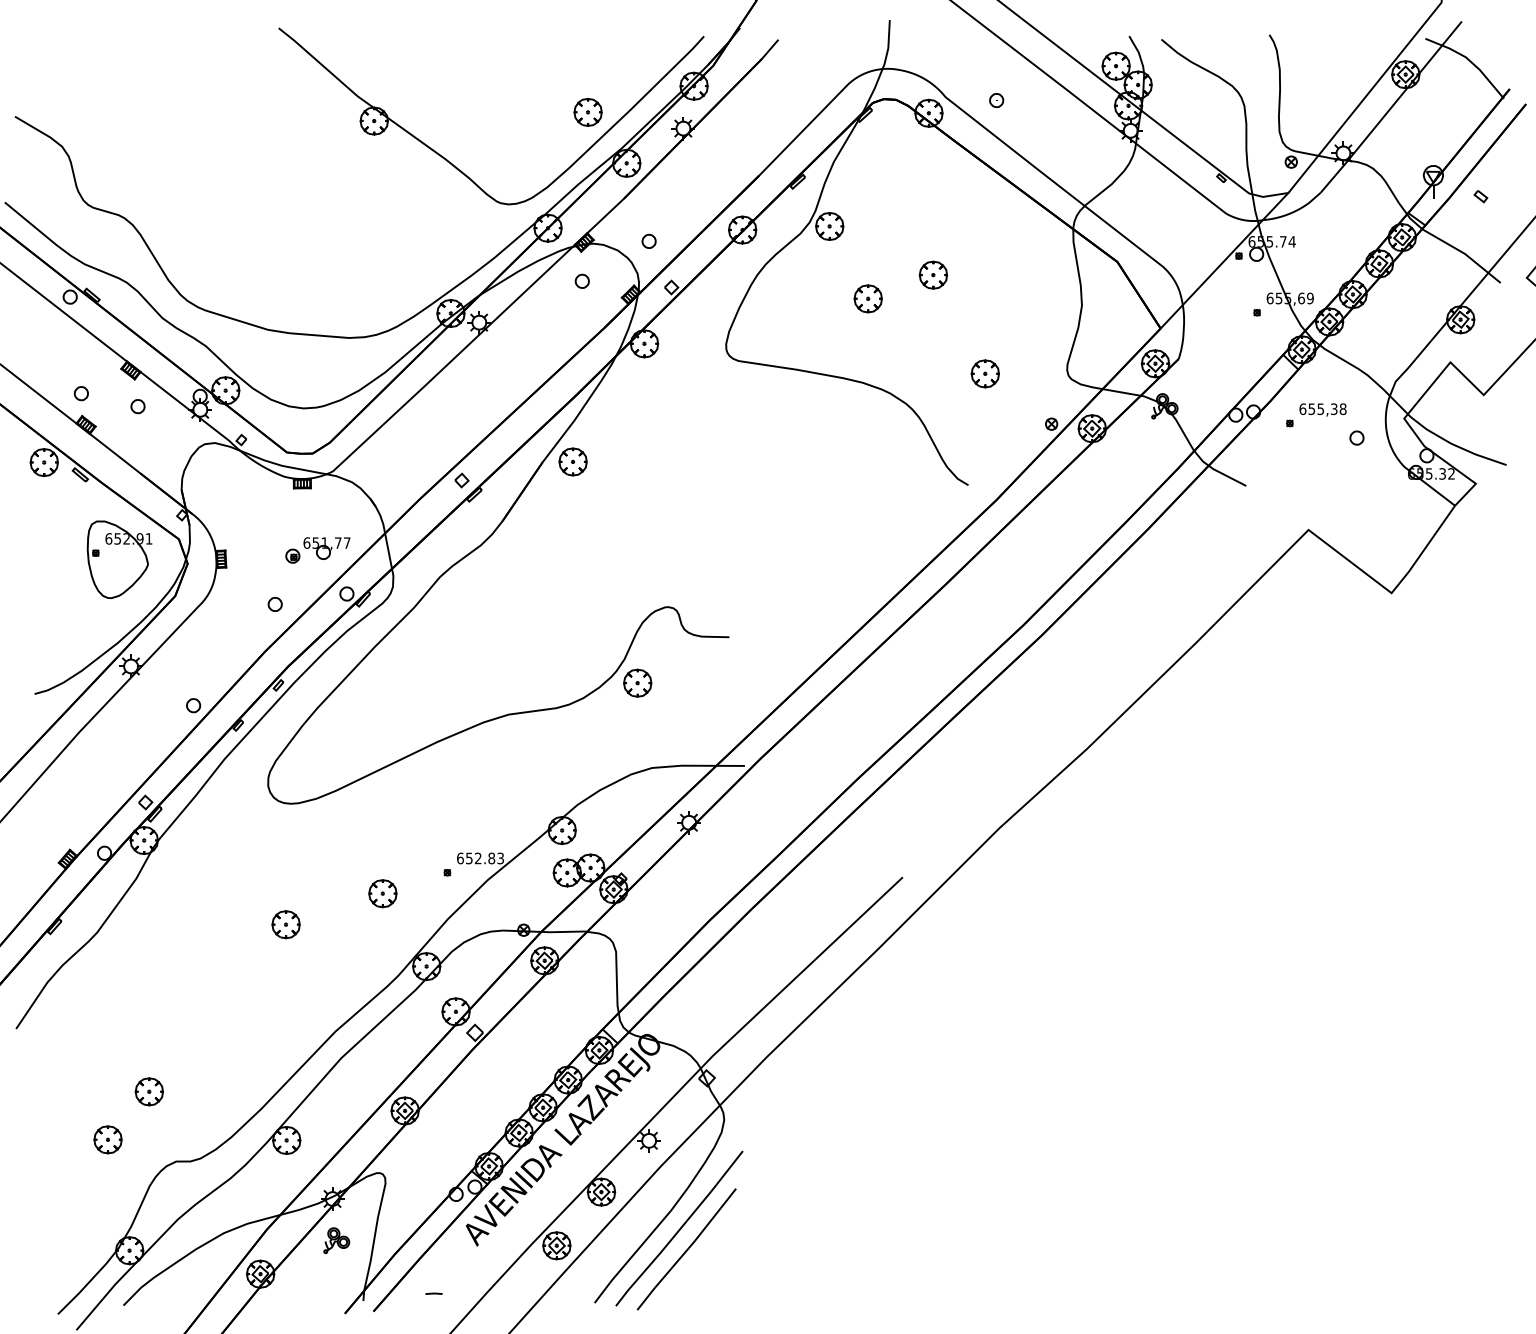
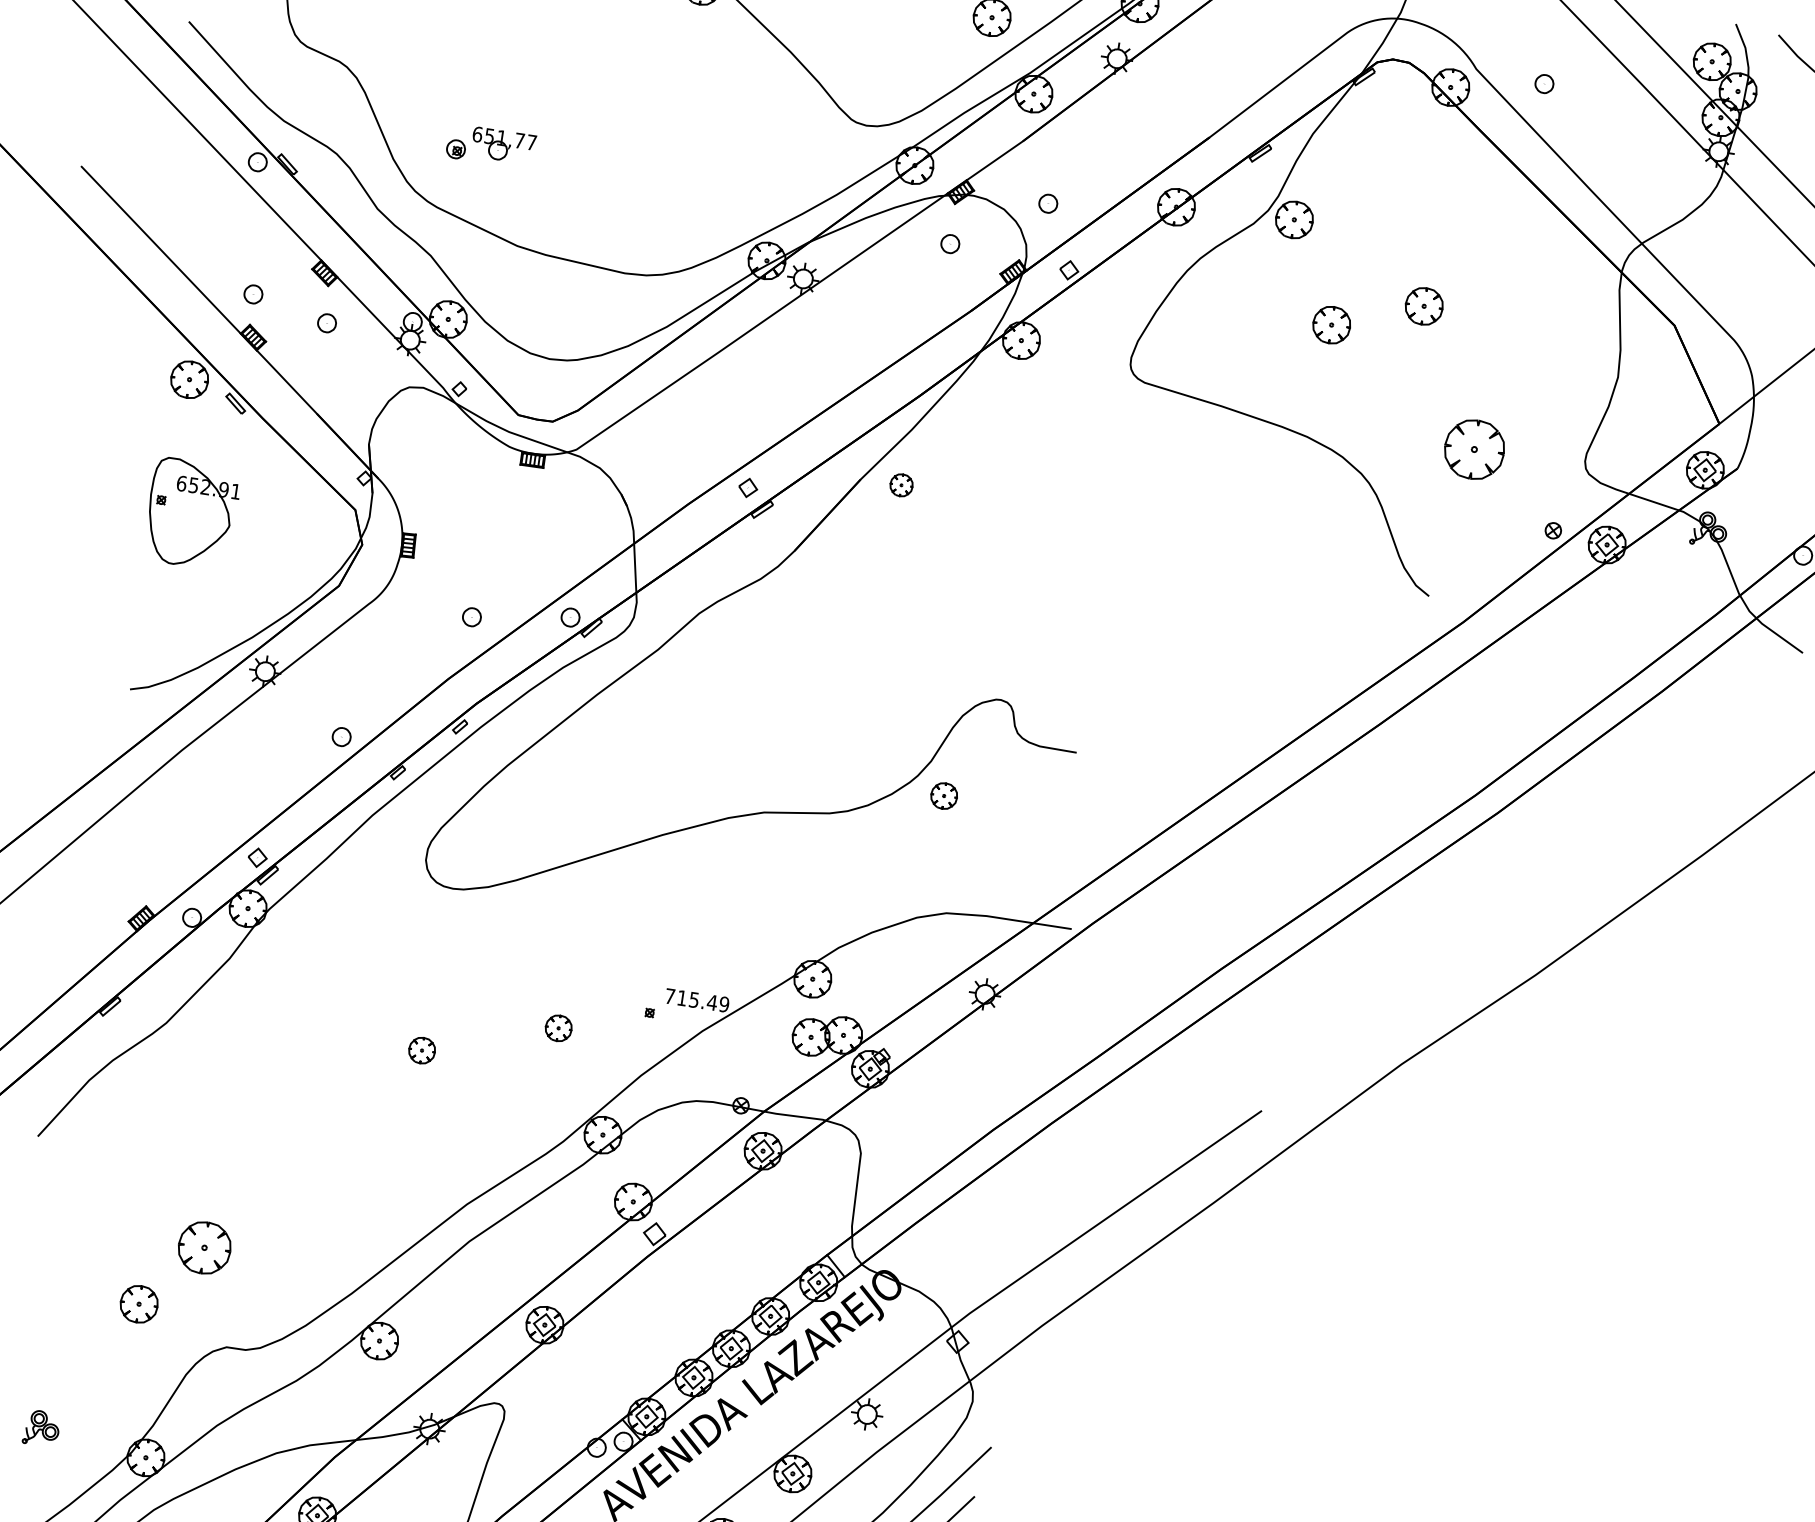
part: (984, 373) -> (1473, 449), size x1.6
part: (572, 461) -> (900, 484), size x0.6
part: (317, 550) -> (490, 146), moved
part: (119, 559) -> (191, 513), moved
part: (637, 682) -> (943, 795), size x0.7
text: (480, 858) -> (697, 1000), 652.83 -> 715.49
part: (382, 893) -> (558, 1027), size x0.7
part: (285, 924) -> (421, 1050), size x0.7
part: (148, 1091) -> (203, 1247), size x1.4
part: (336, 1240) -> (41, 1428), moved

